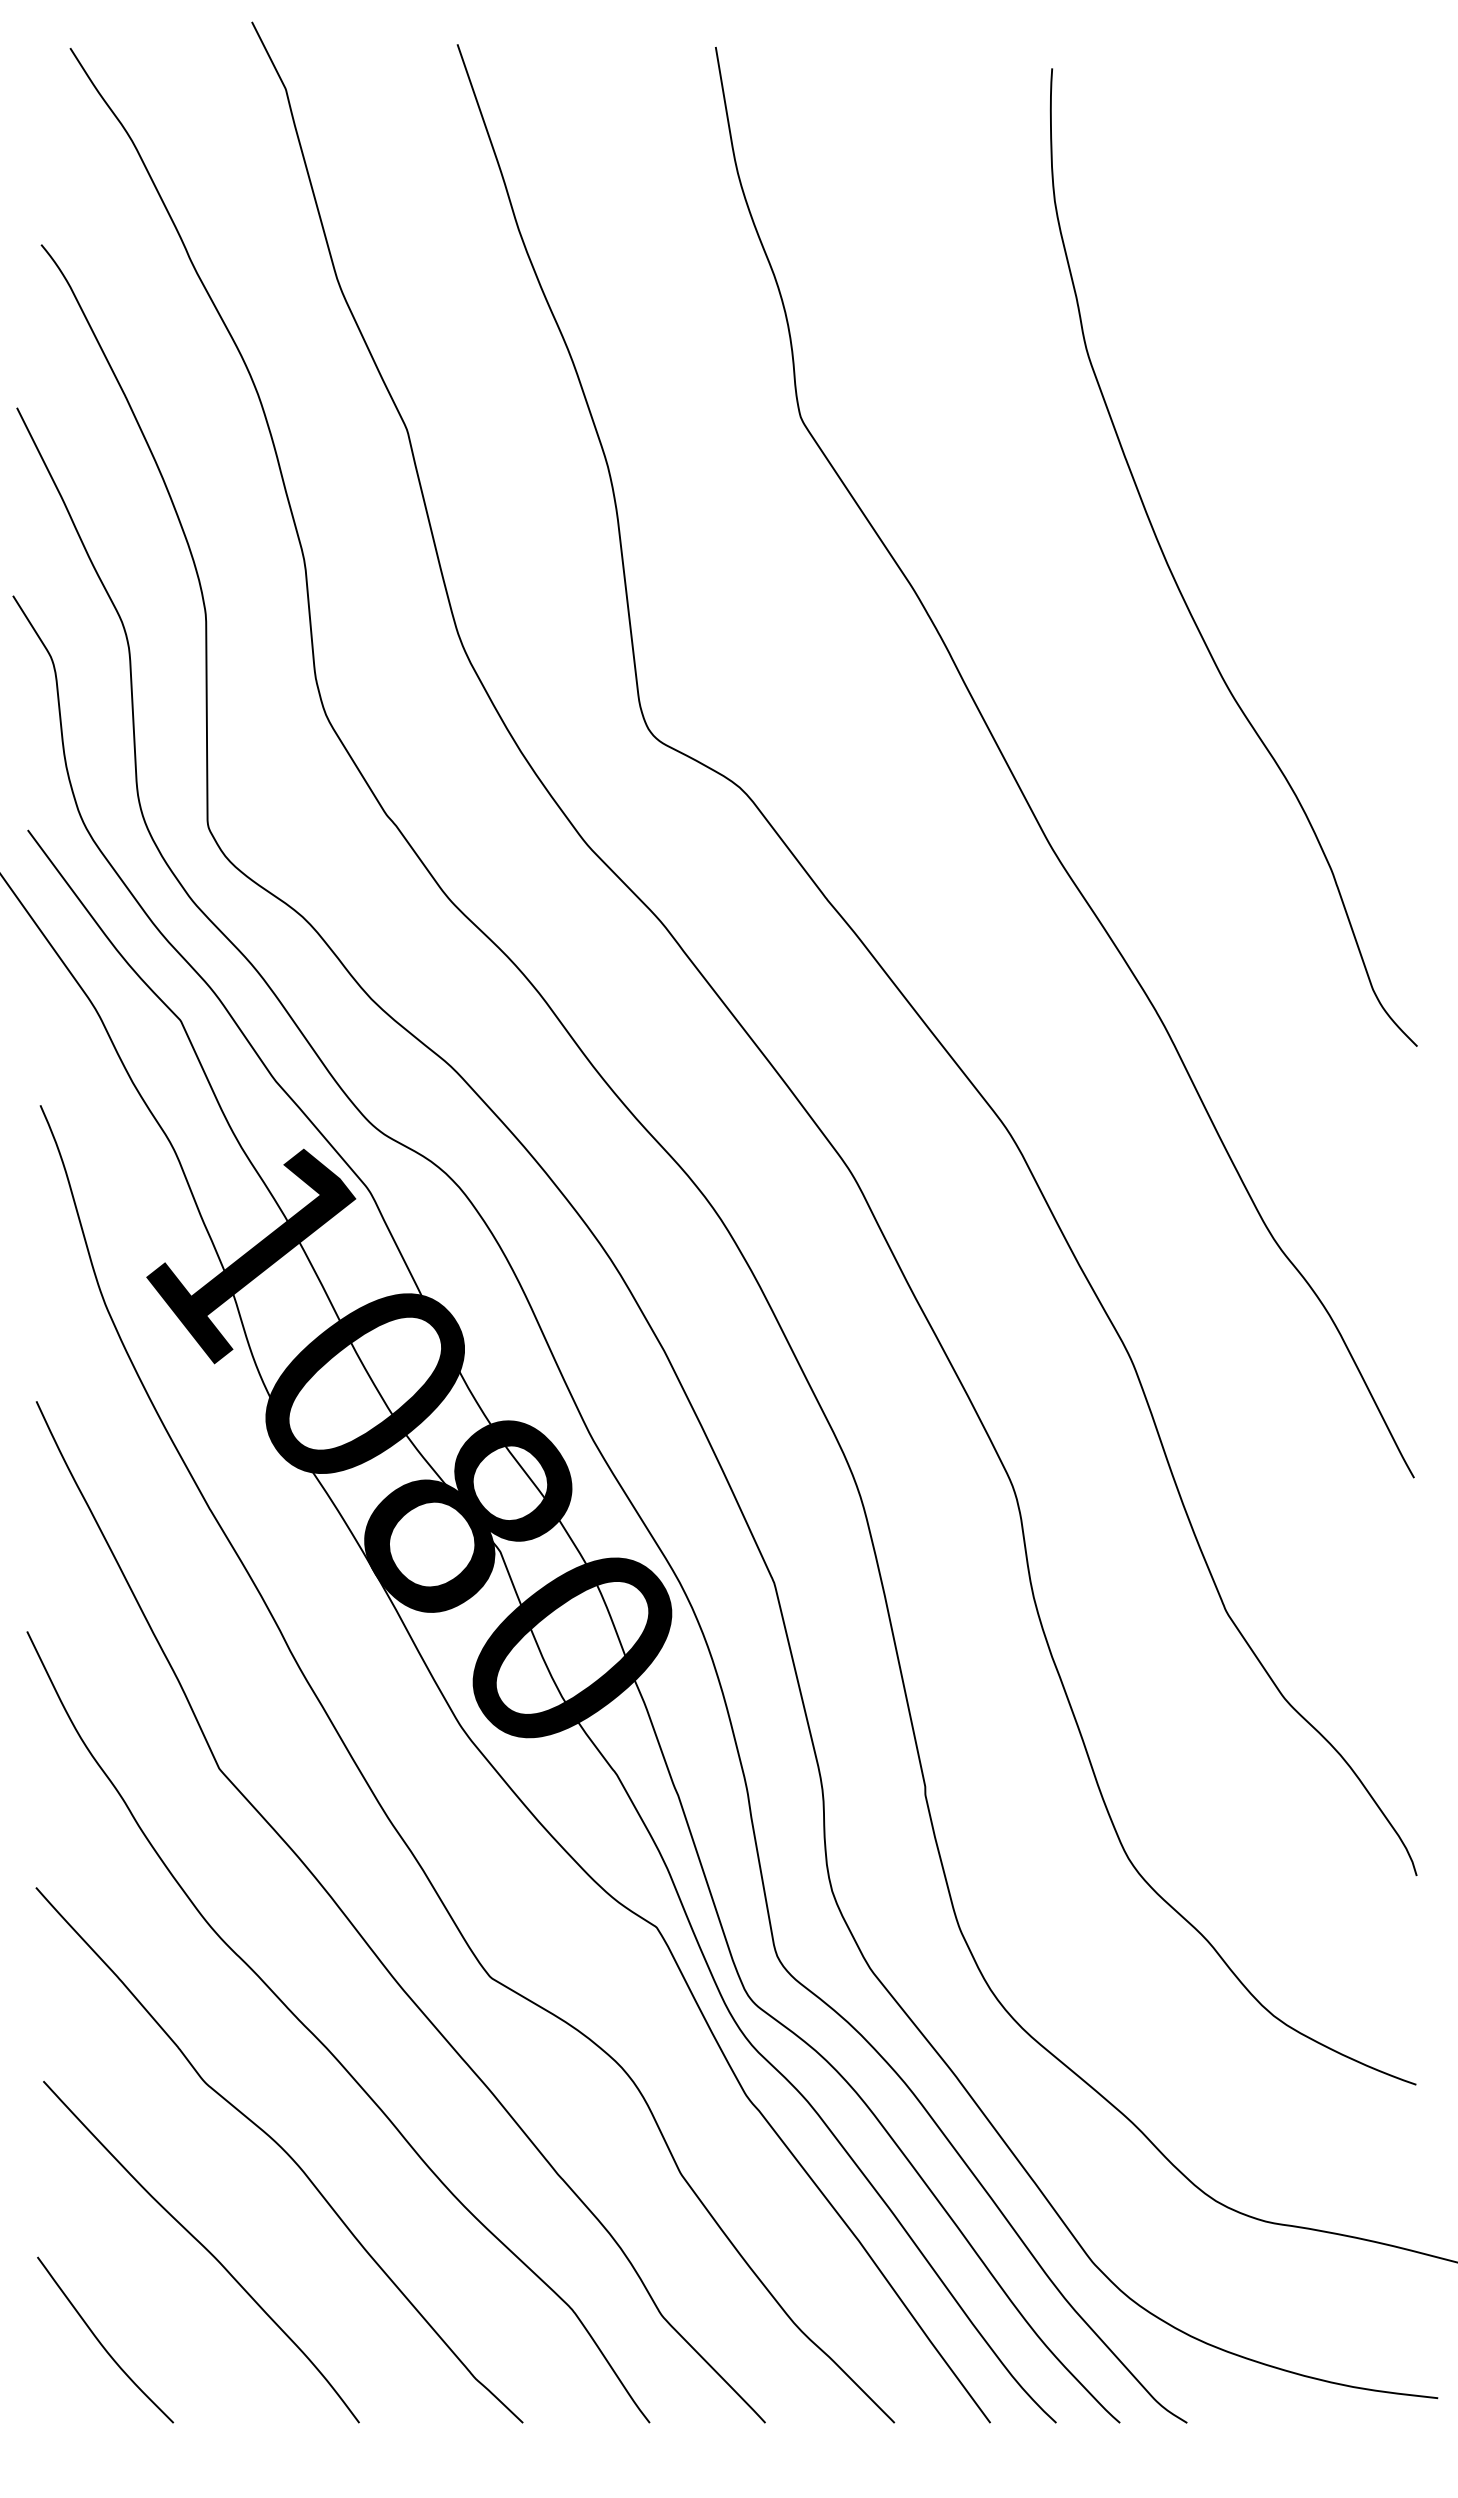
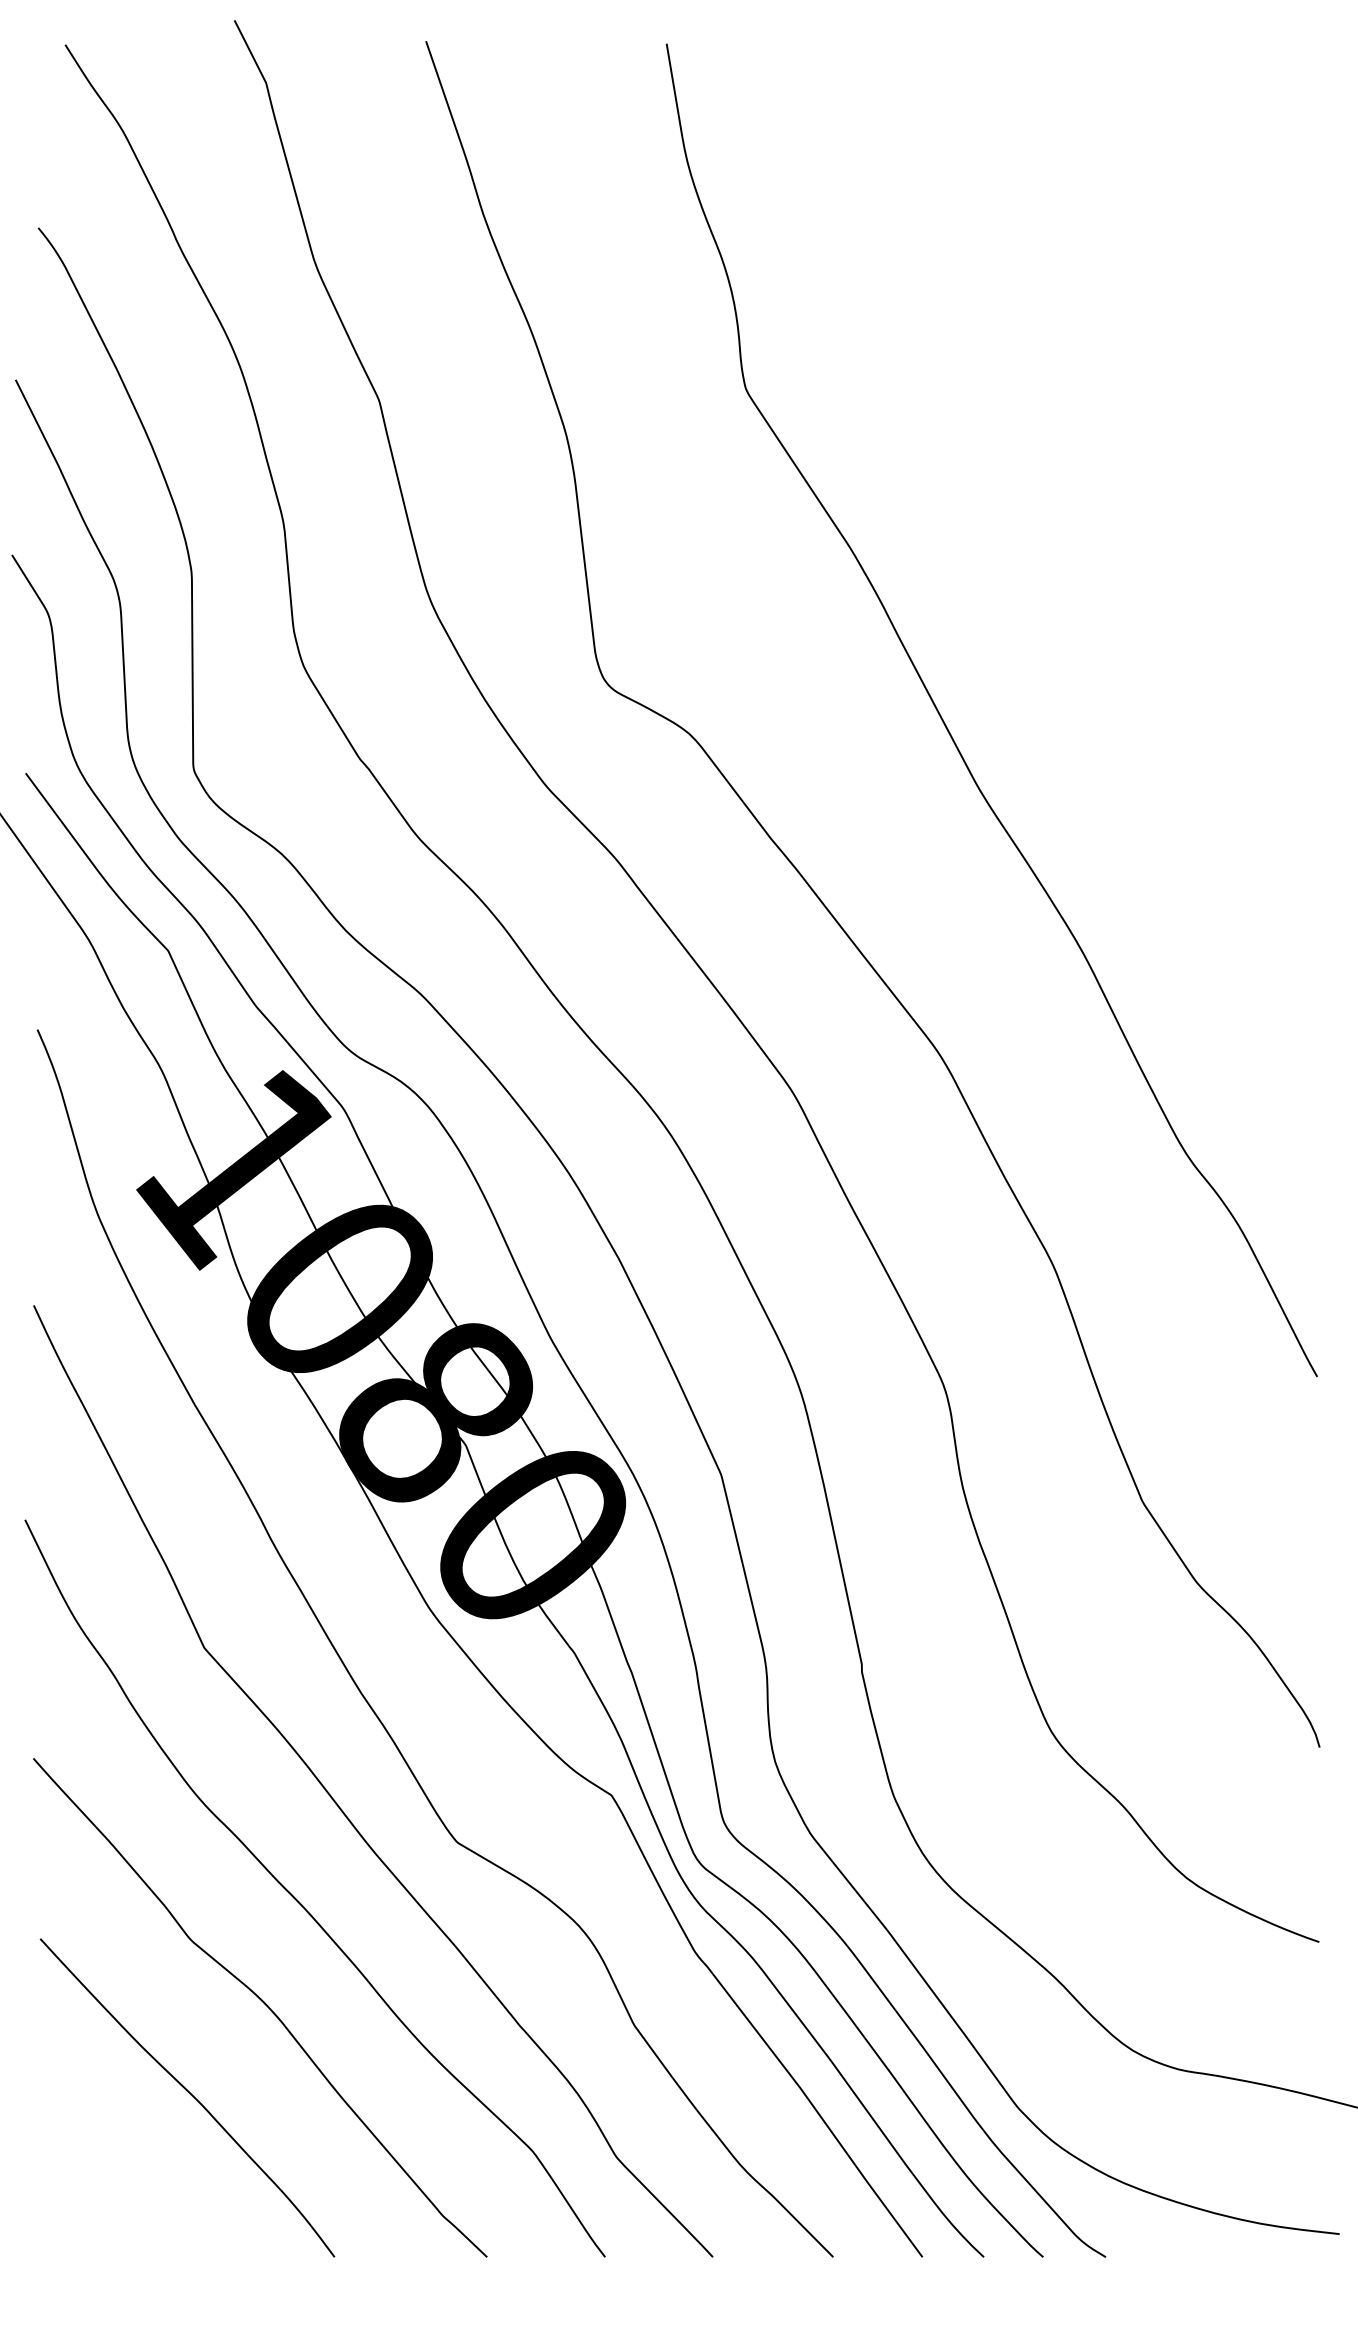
curve: (1175, 578) -> (1094, 538), removed
curve: (100, 2341) -> (93, 2181), removed

